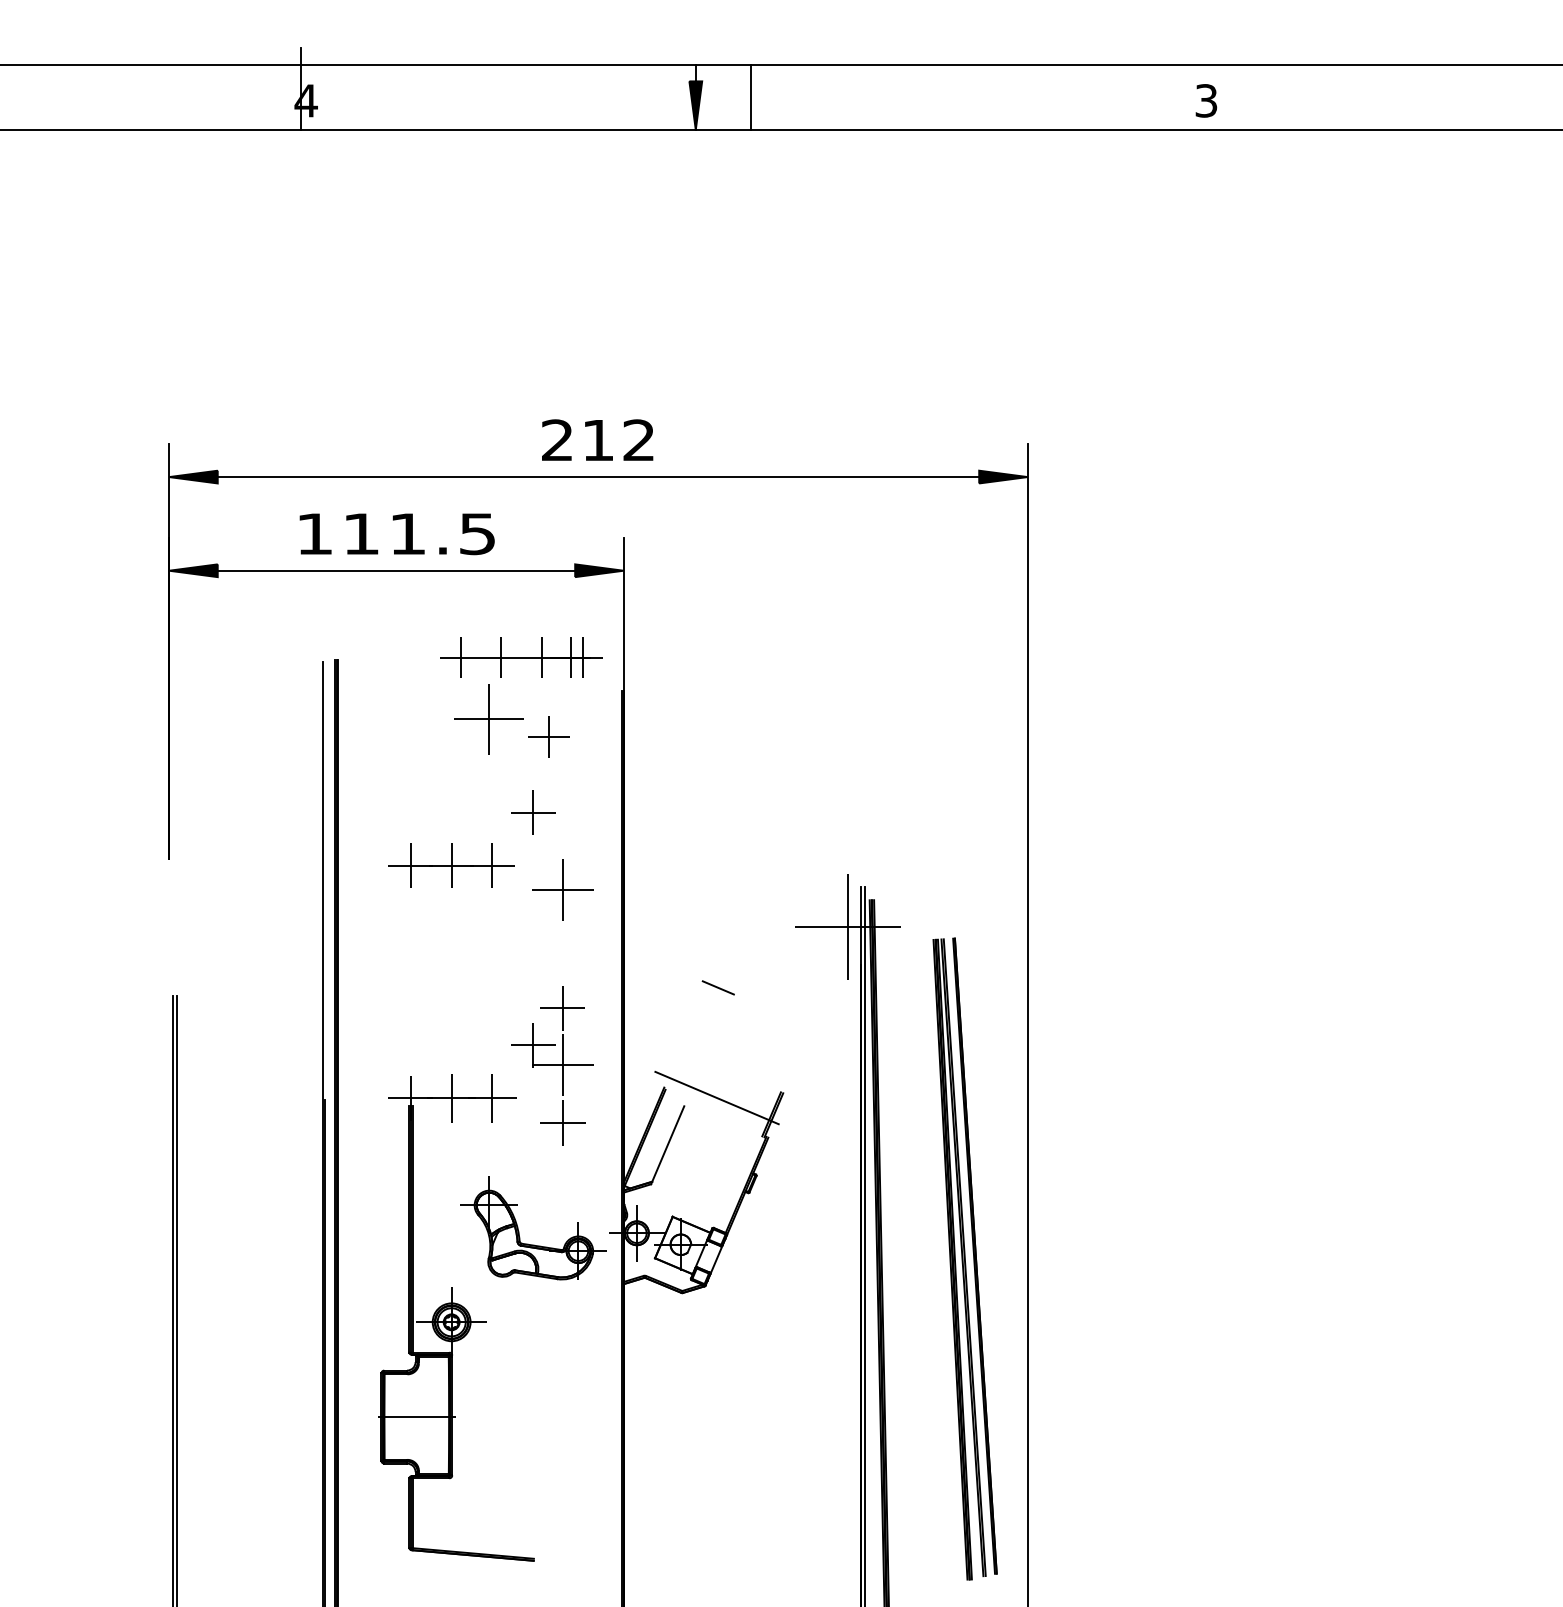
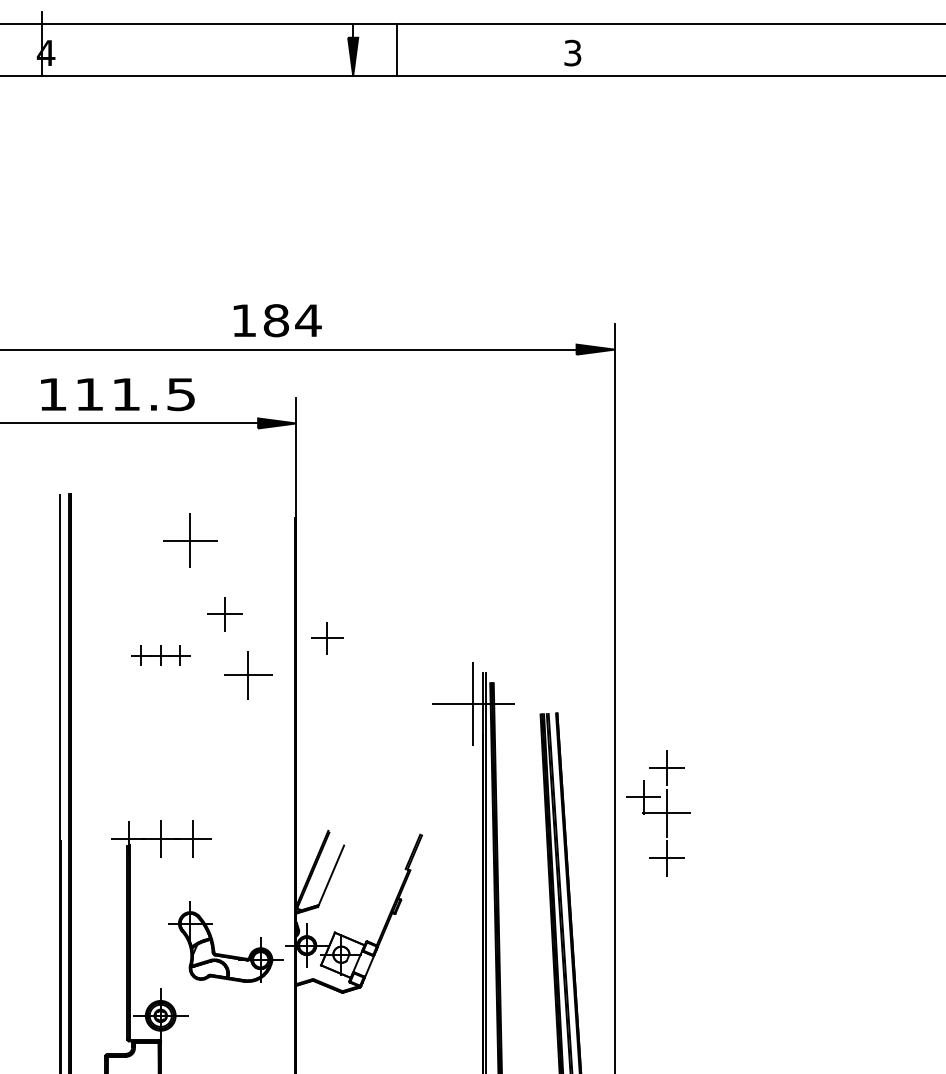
text: (1206, 100) -> (572, 52), moved
text: (598, 440) -> (276, 320), 212 -> 184
part: (521, 657) -> (215, 491), removed
part: (548, 736) -> (326, 637), moved
part: (451, 865) -> (160, 655), size x0.6
line: (717, 987) -> (370, 751), removed
part: (552, 1065) -> (658, 813), moved
line: (716, 1097) -> (369, 838), removed

